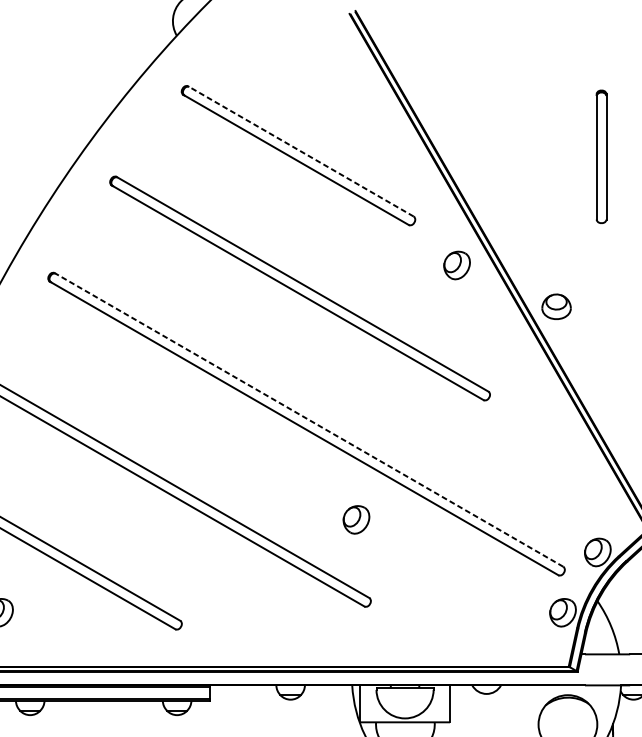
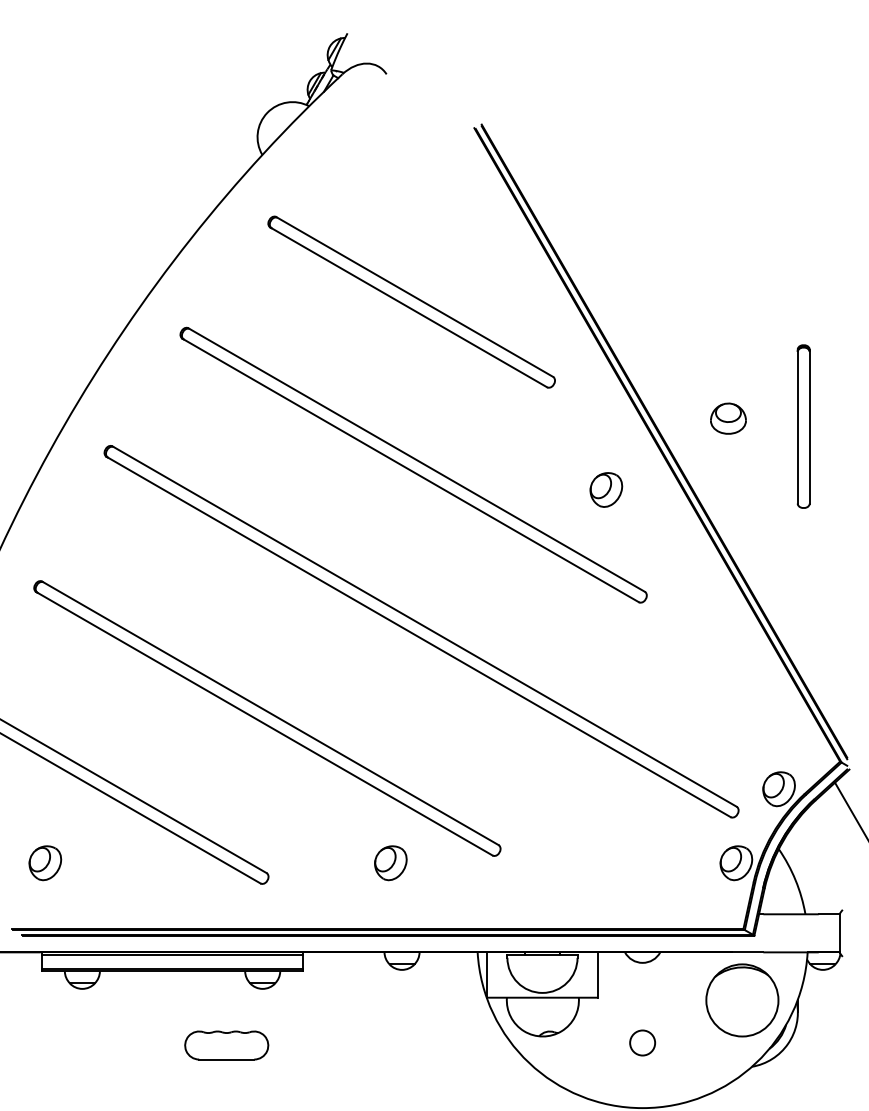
line: (300, 151) -> (414, 296), dashed -> solid
part: (601, 156) -> (803, 426), moved
part: (457, 265) -> (606, 489), moved
part: (556, 306) -> (728, 418), moved
line: (308, 419) -> (424, 626), dashed -> solid
part: (356, 520) -> (390, 863), moved

